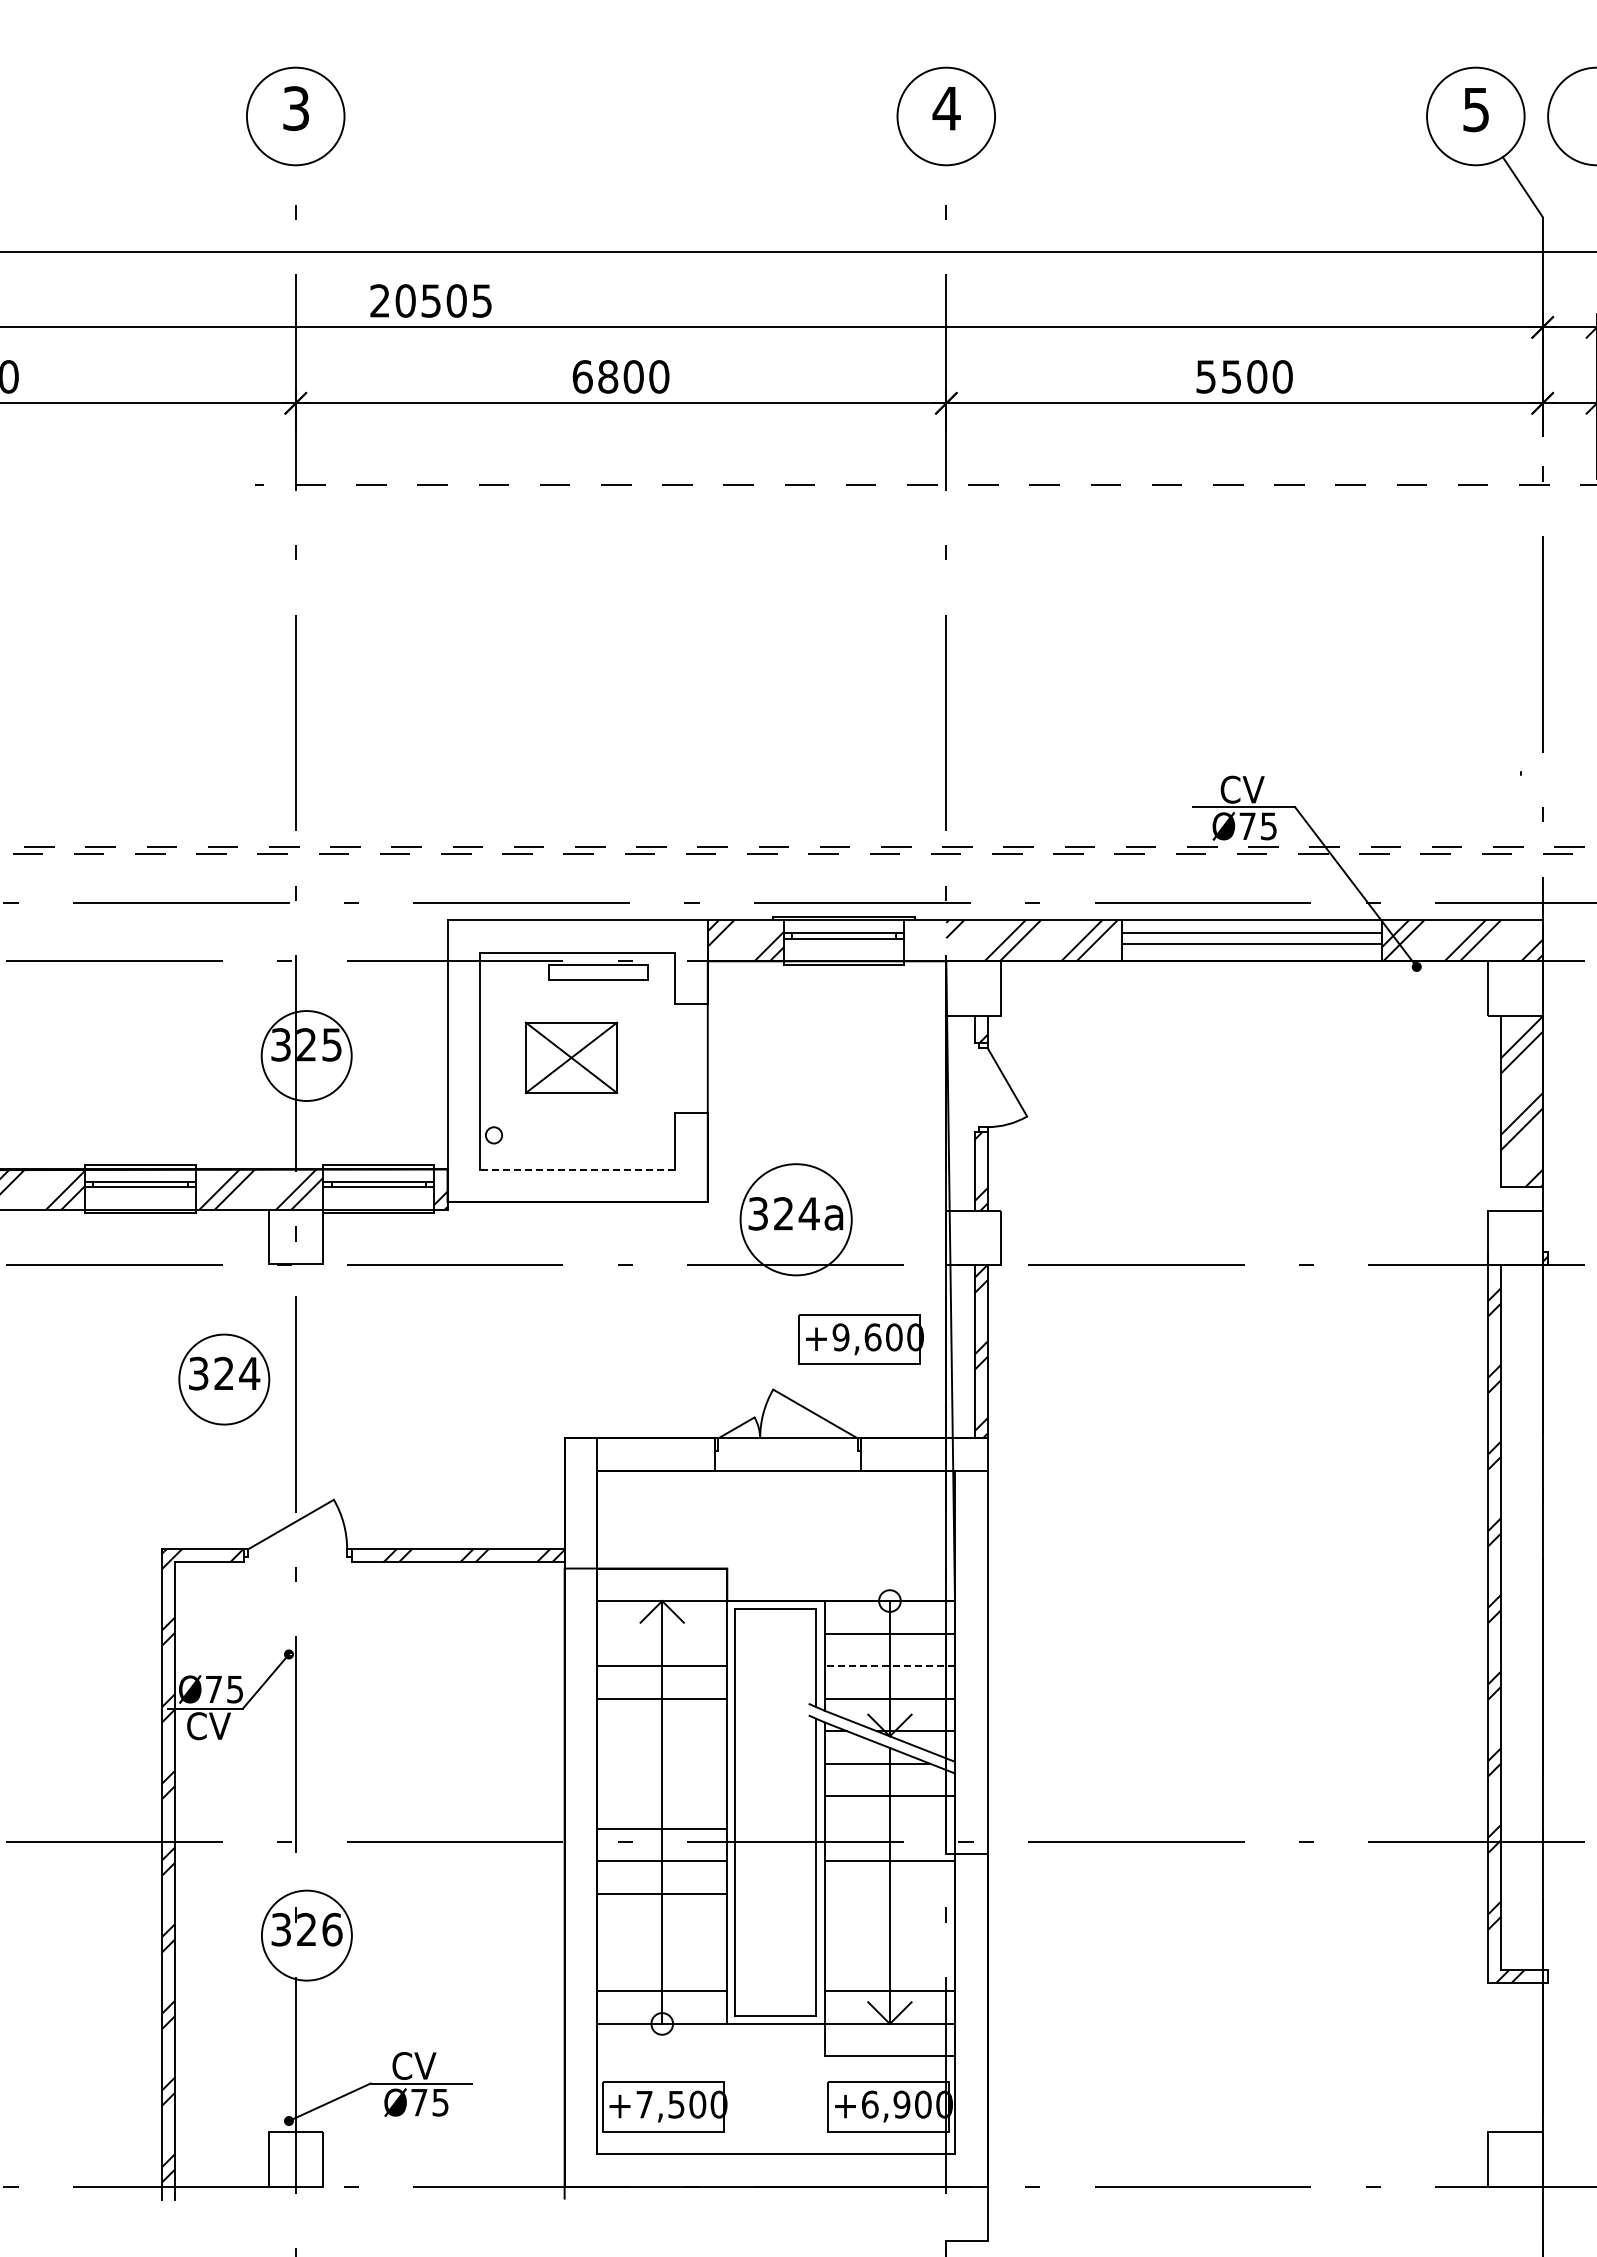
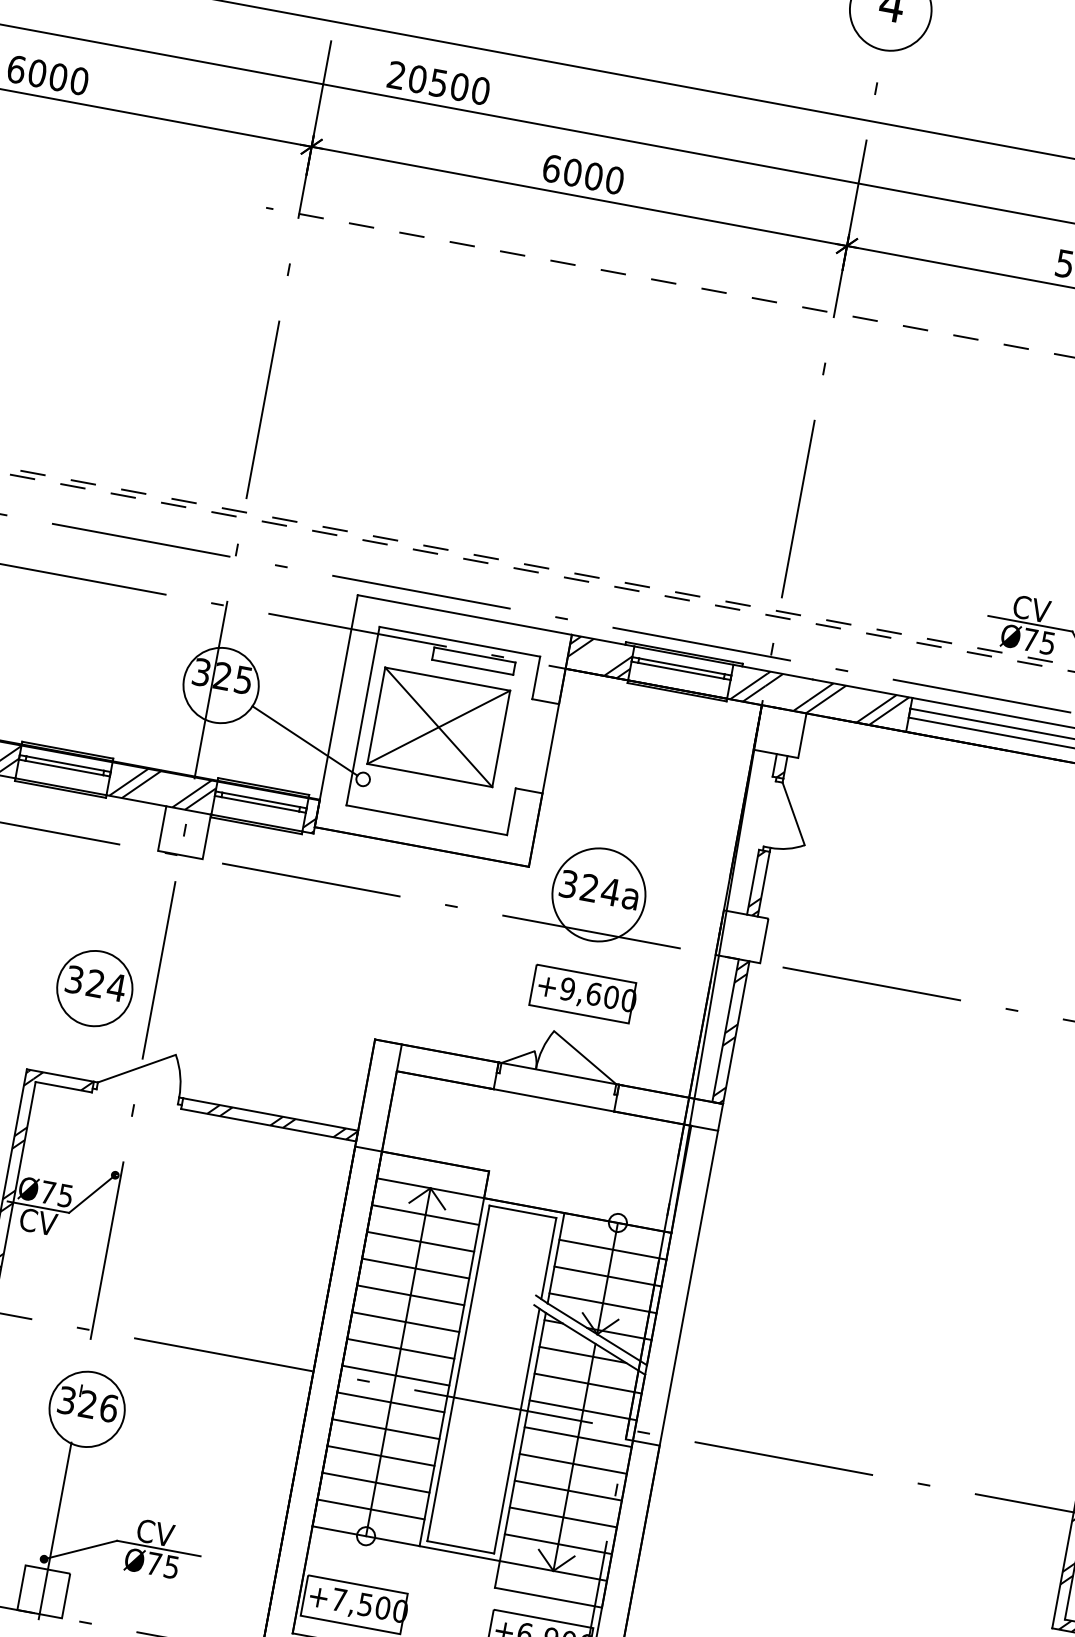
text: (482, 300) -> (481, 90), 20505 -> 20500
text: (608, 376) -> (573, 172), 6800 -> 6000
hatch: (926, 941) -> (748, 685), added
part: (571, 1057) -> (438, 727), size x1.67
line: (417, 1102) -> (305, 740), added
line: (577, 1169) -> (426, 820), dashed -> solid
part: (860, 1339) -> (583, 993), moved
part: (224, 1379) -> (95, 988), moved
line: (662, 1633) -> (425, 1214), added
line: (889, 1666) -> (607, 1276), dashed -> solid
line: (662, 1731) -> (410, 1295), added
line: (662, 1763) -> (406, 1321), added
line: (662, 1796) -> (400, 1349), added
line: (889, 1828) -> (582, 1410), added
line: (889, 1893) -> (572, 1463), added
line: (662, 1926) -> (381, 1456), added
line: (889, 1926) -> (567, 1490), added
line: (662, 1958) -> (376, 1482), added
line: (889, 1958) -> (563, 1517), added

